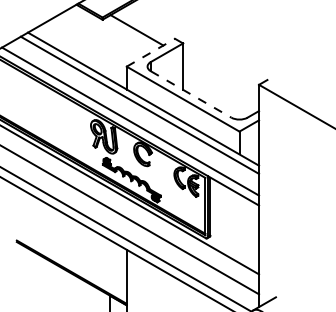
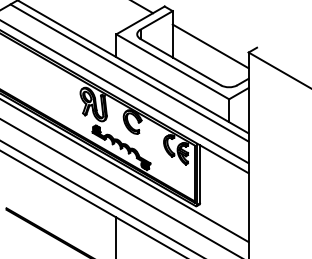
line: (150, 52) -> (140, 20), dashed -> solid
line: (221, 78) -> (211, 46), added
line: (191, 94) -> (181, 62), dashed -> solid

